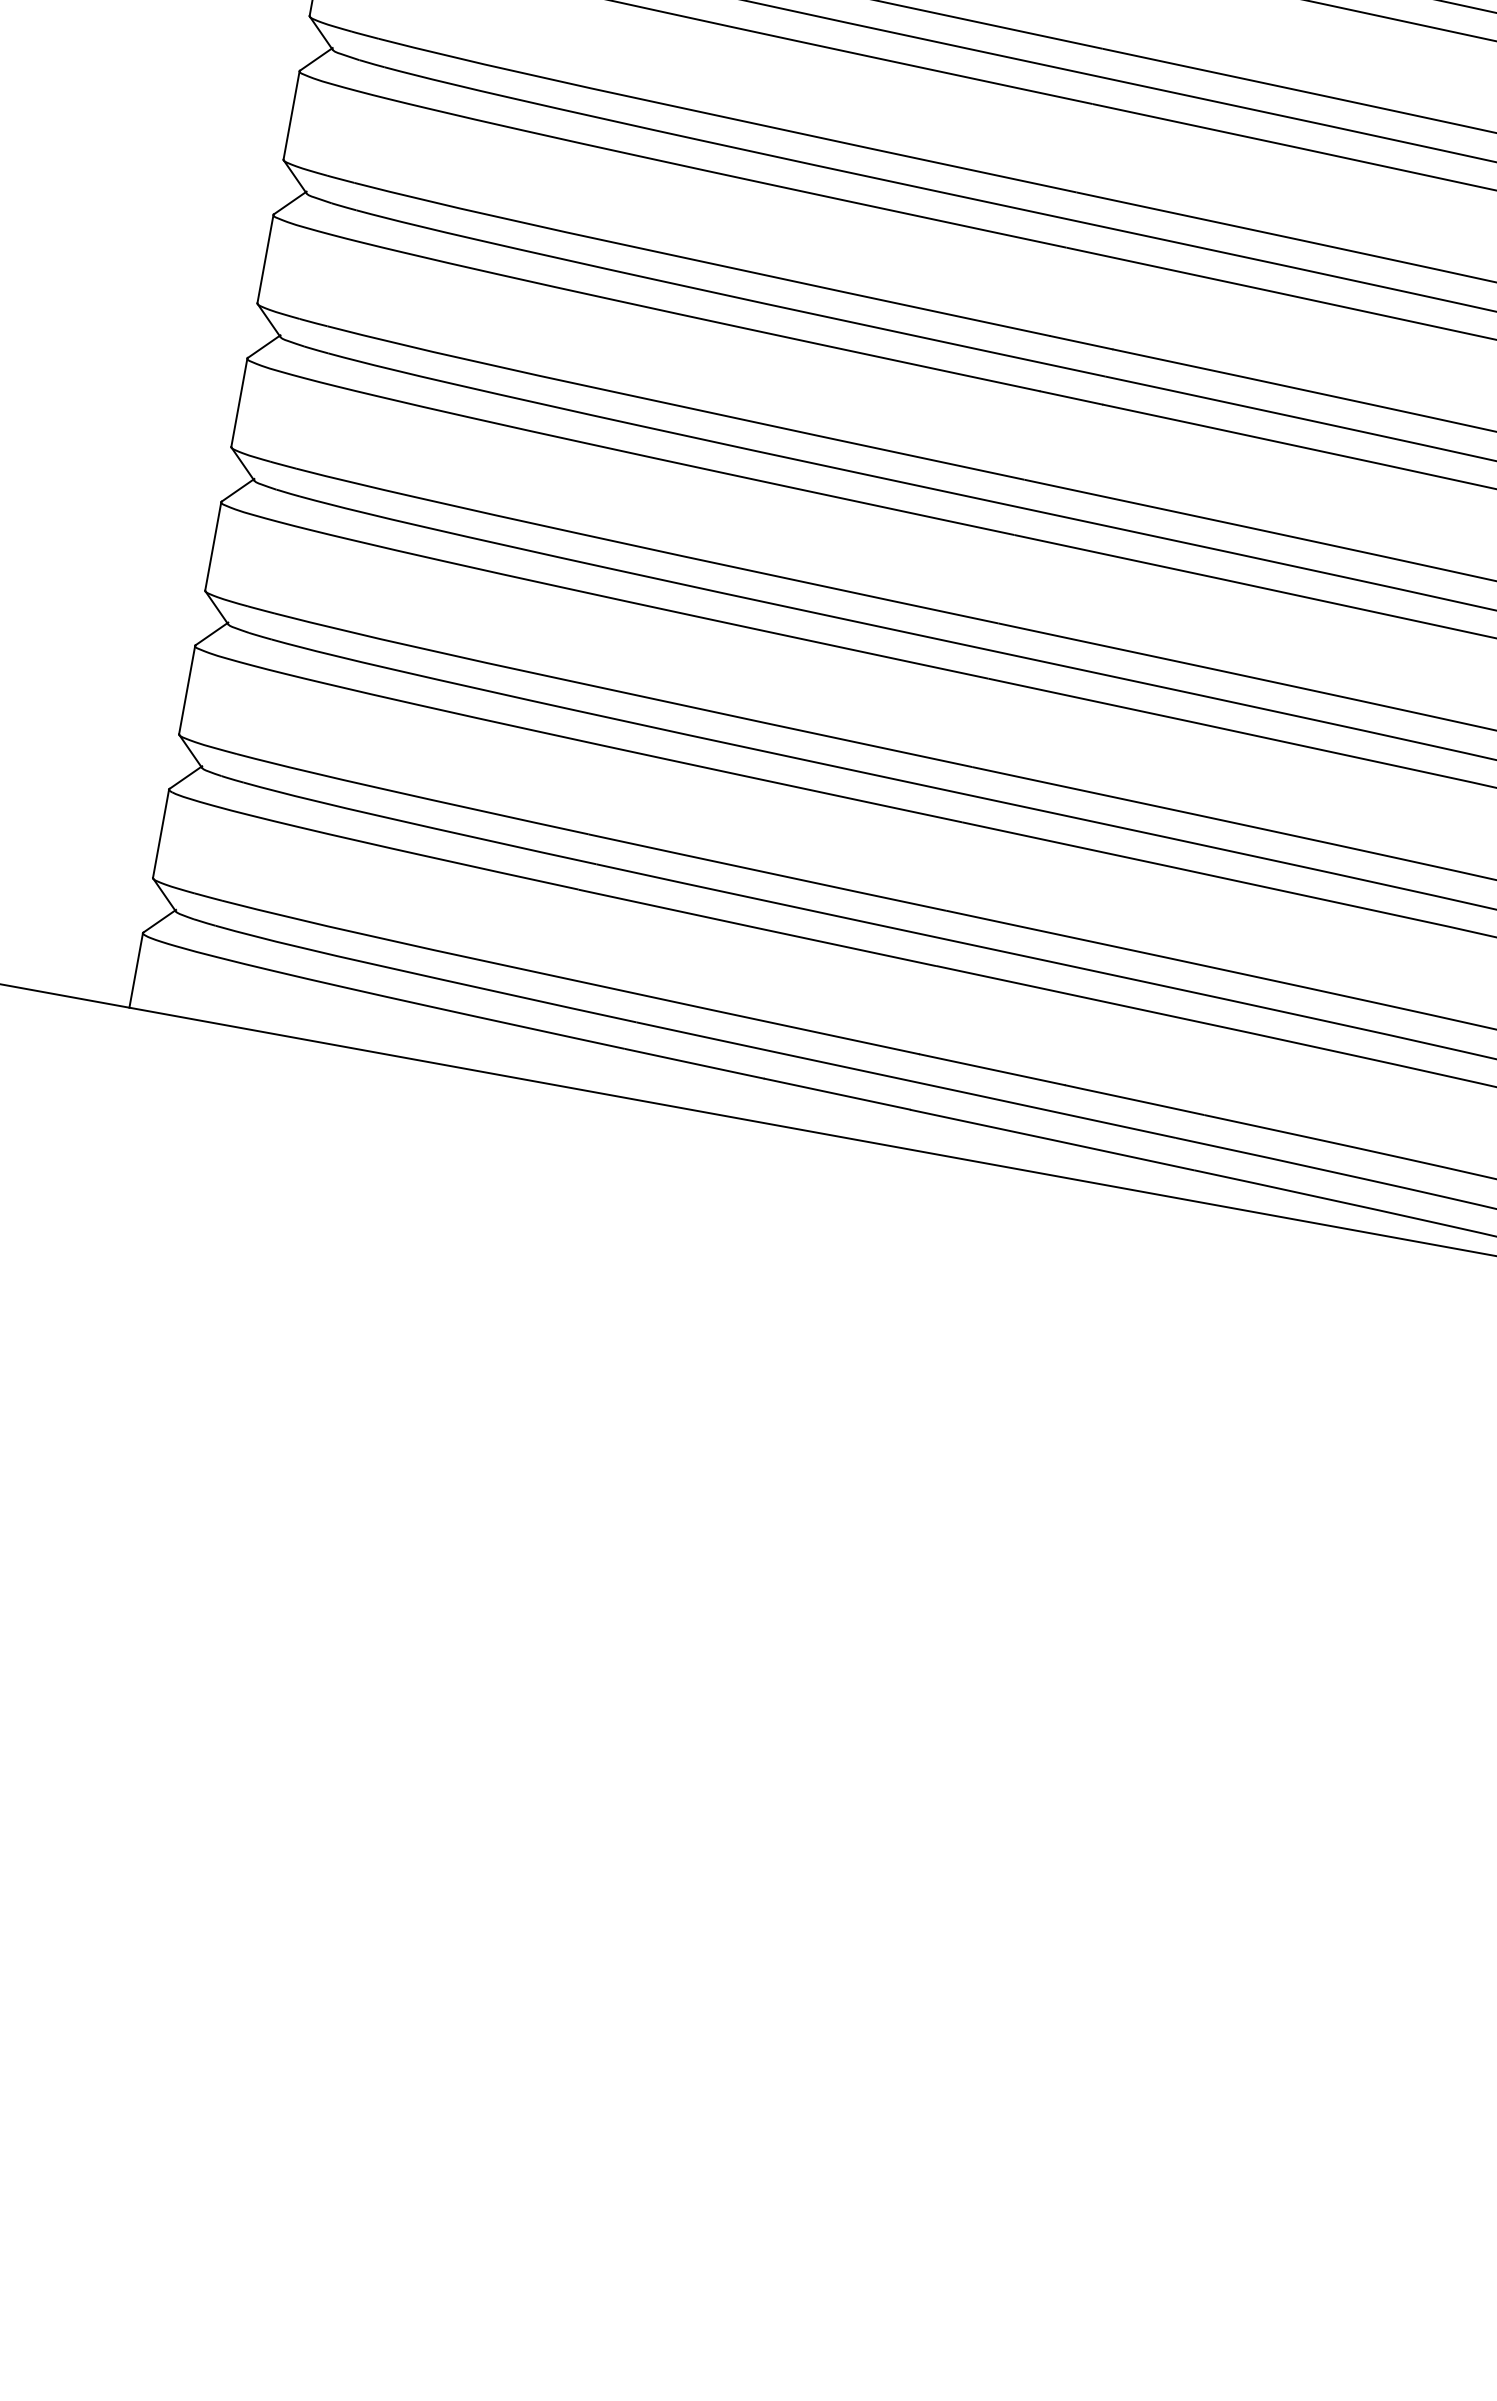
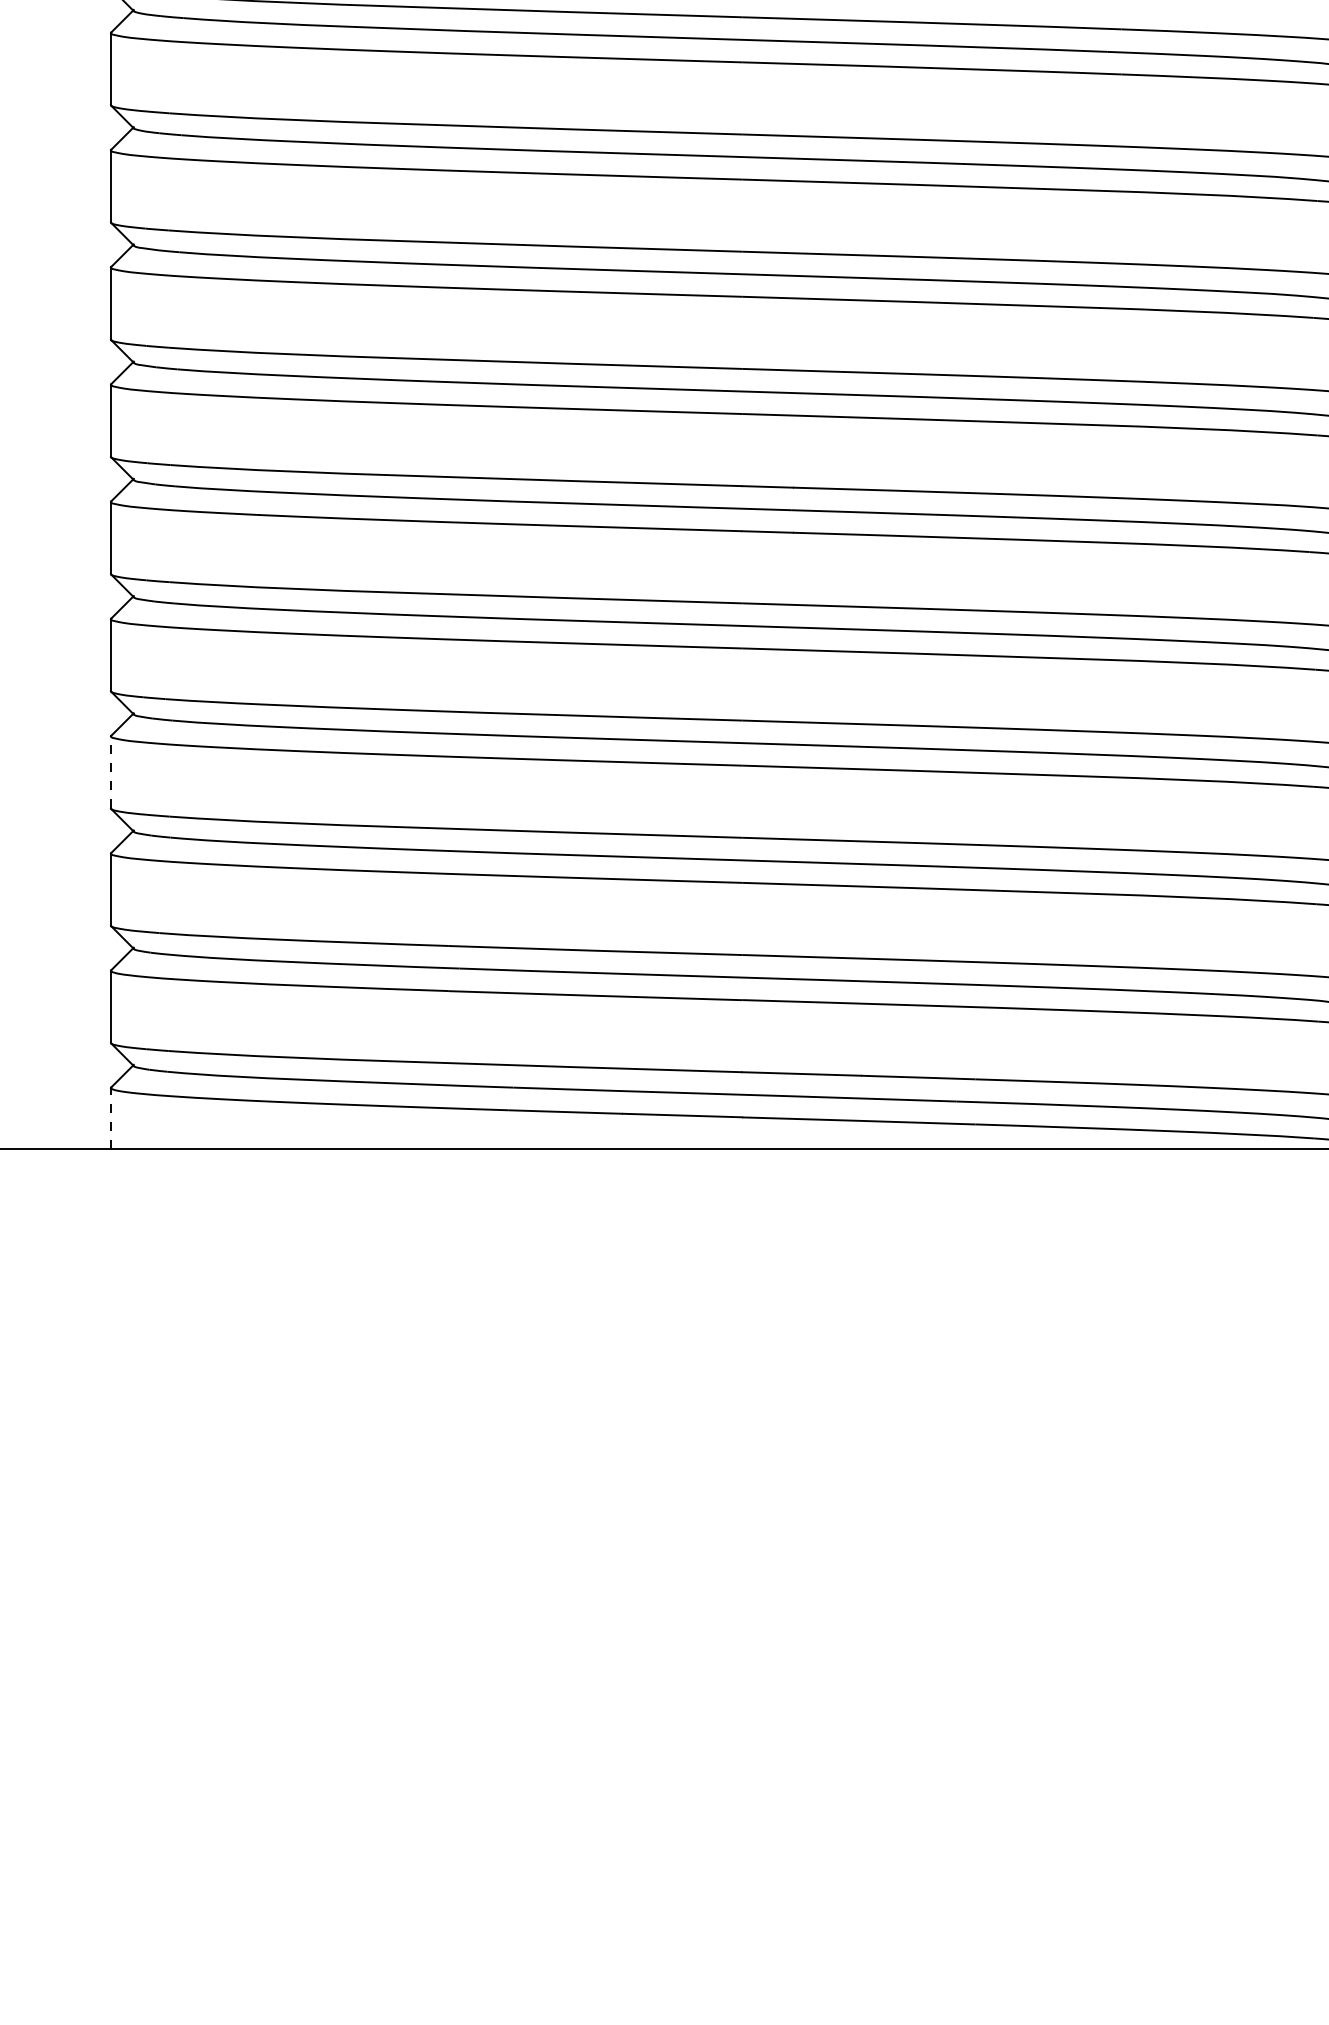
line: (214, 545) -> (111, 771), solid -> dashed
line: (137, 969) -> (111, 1117), solid -> dashed

